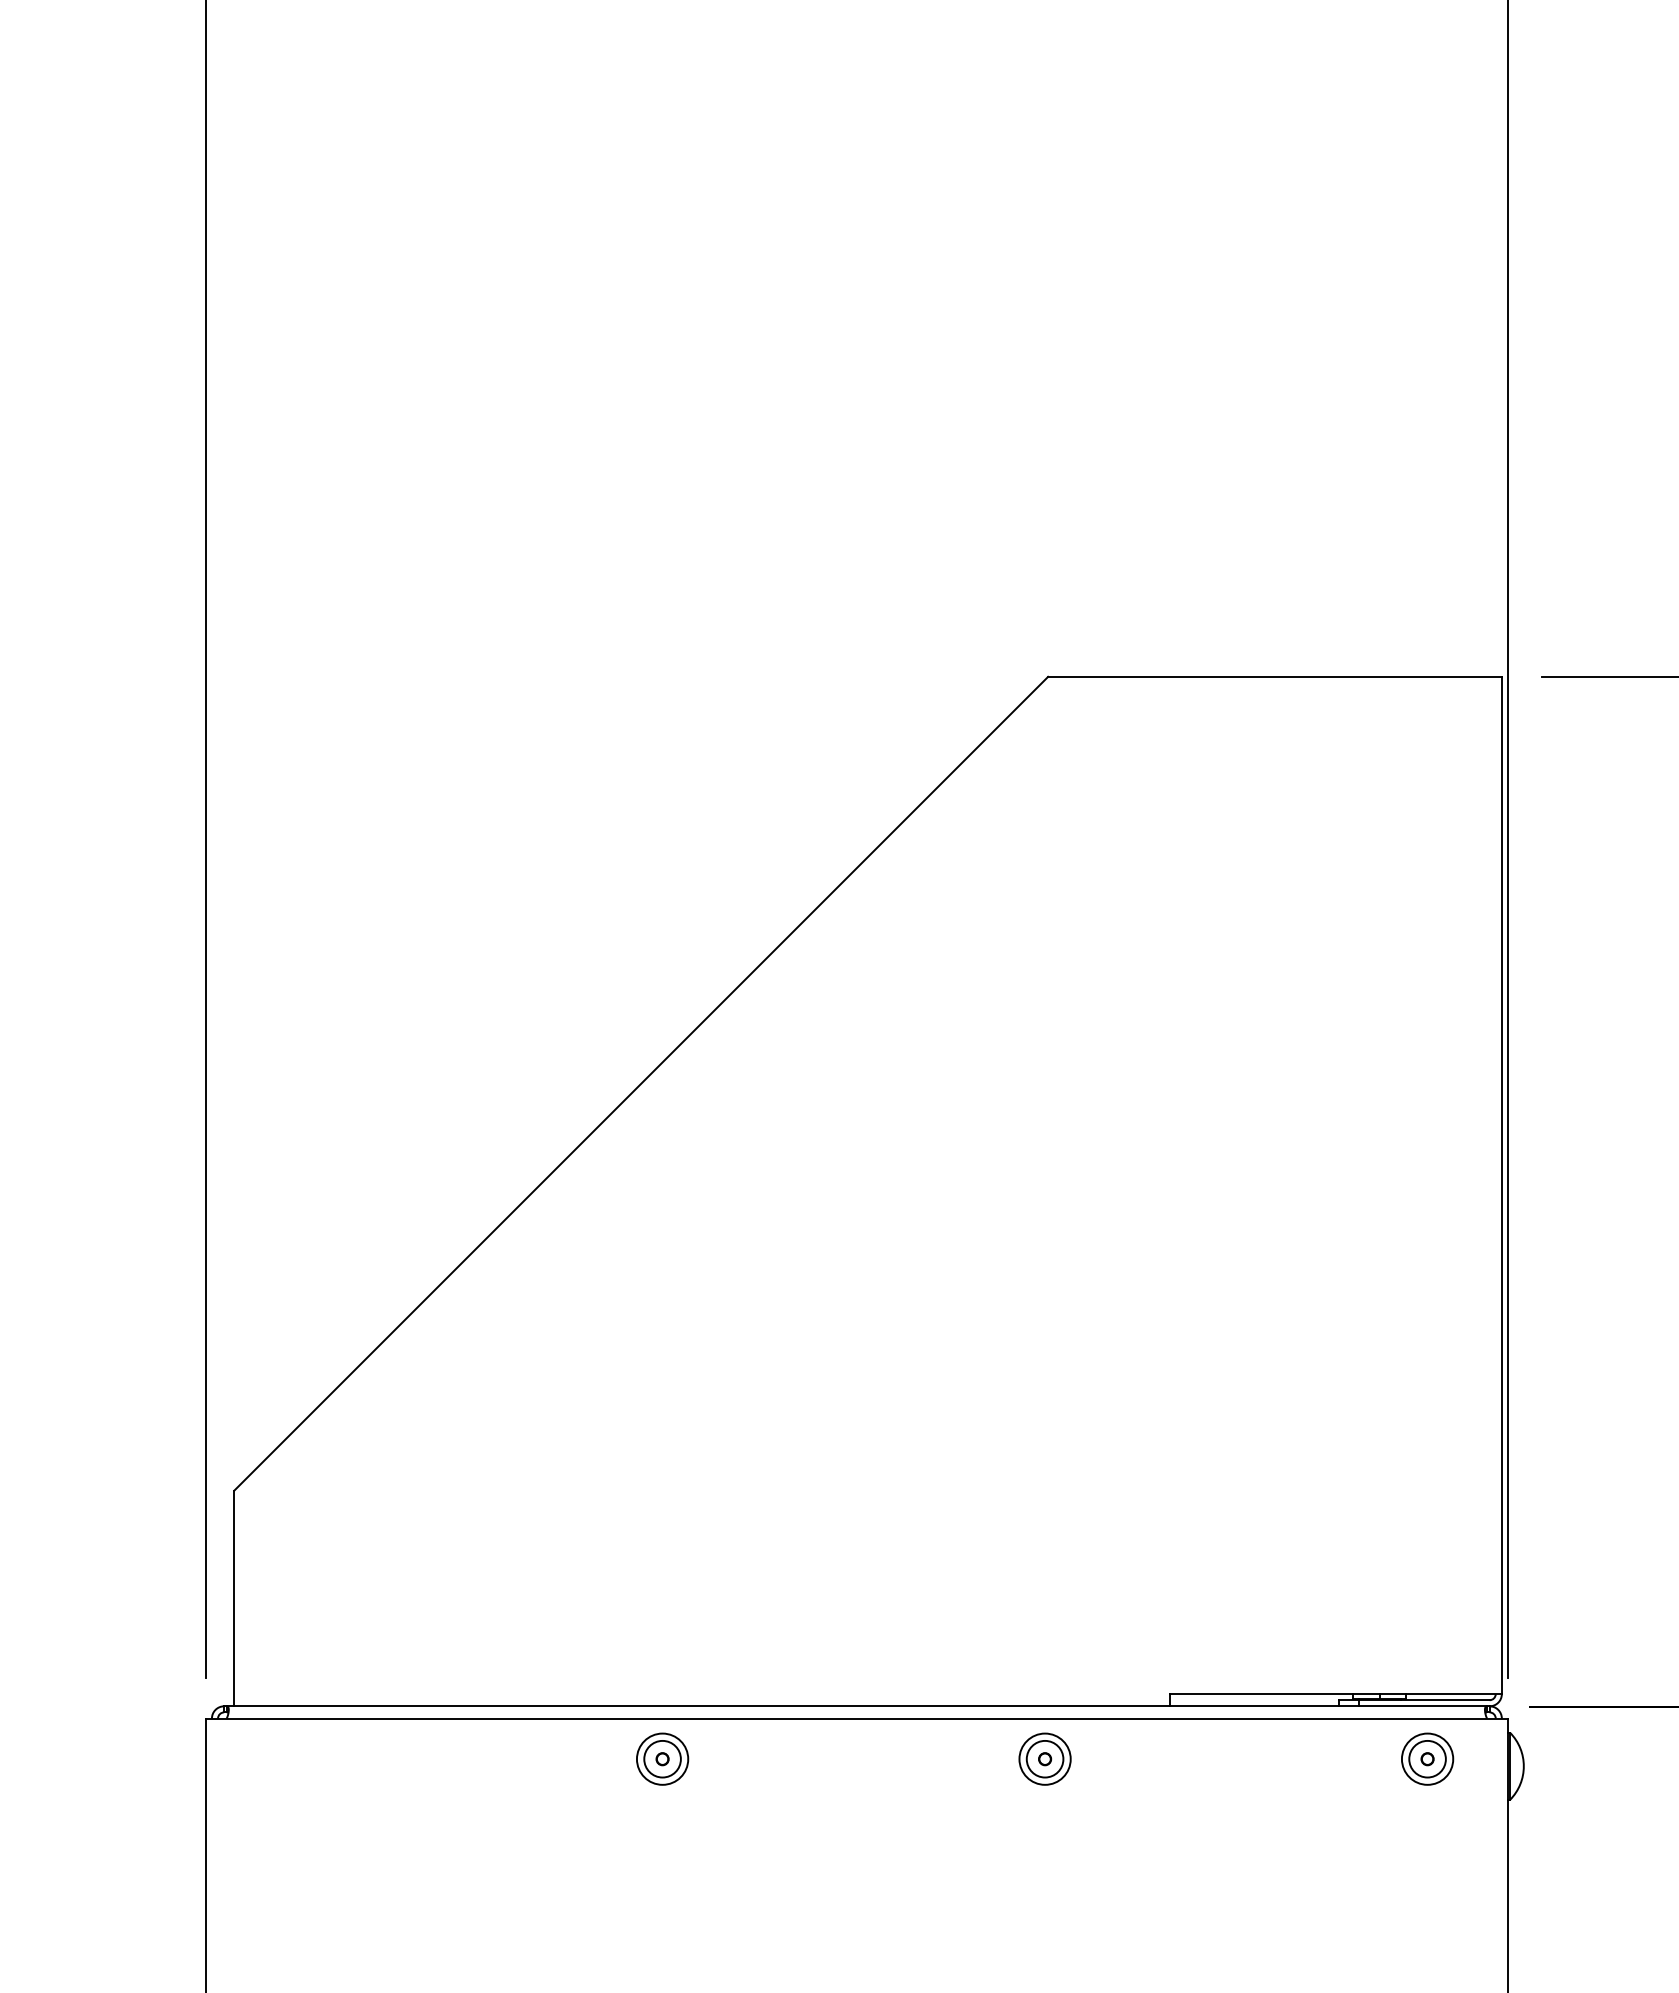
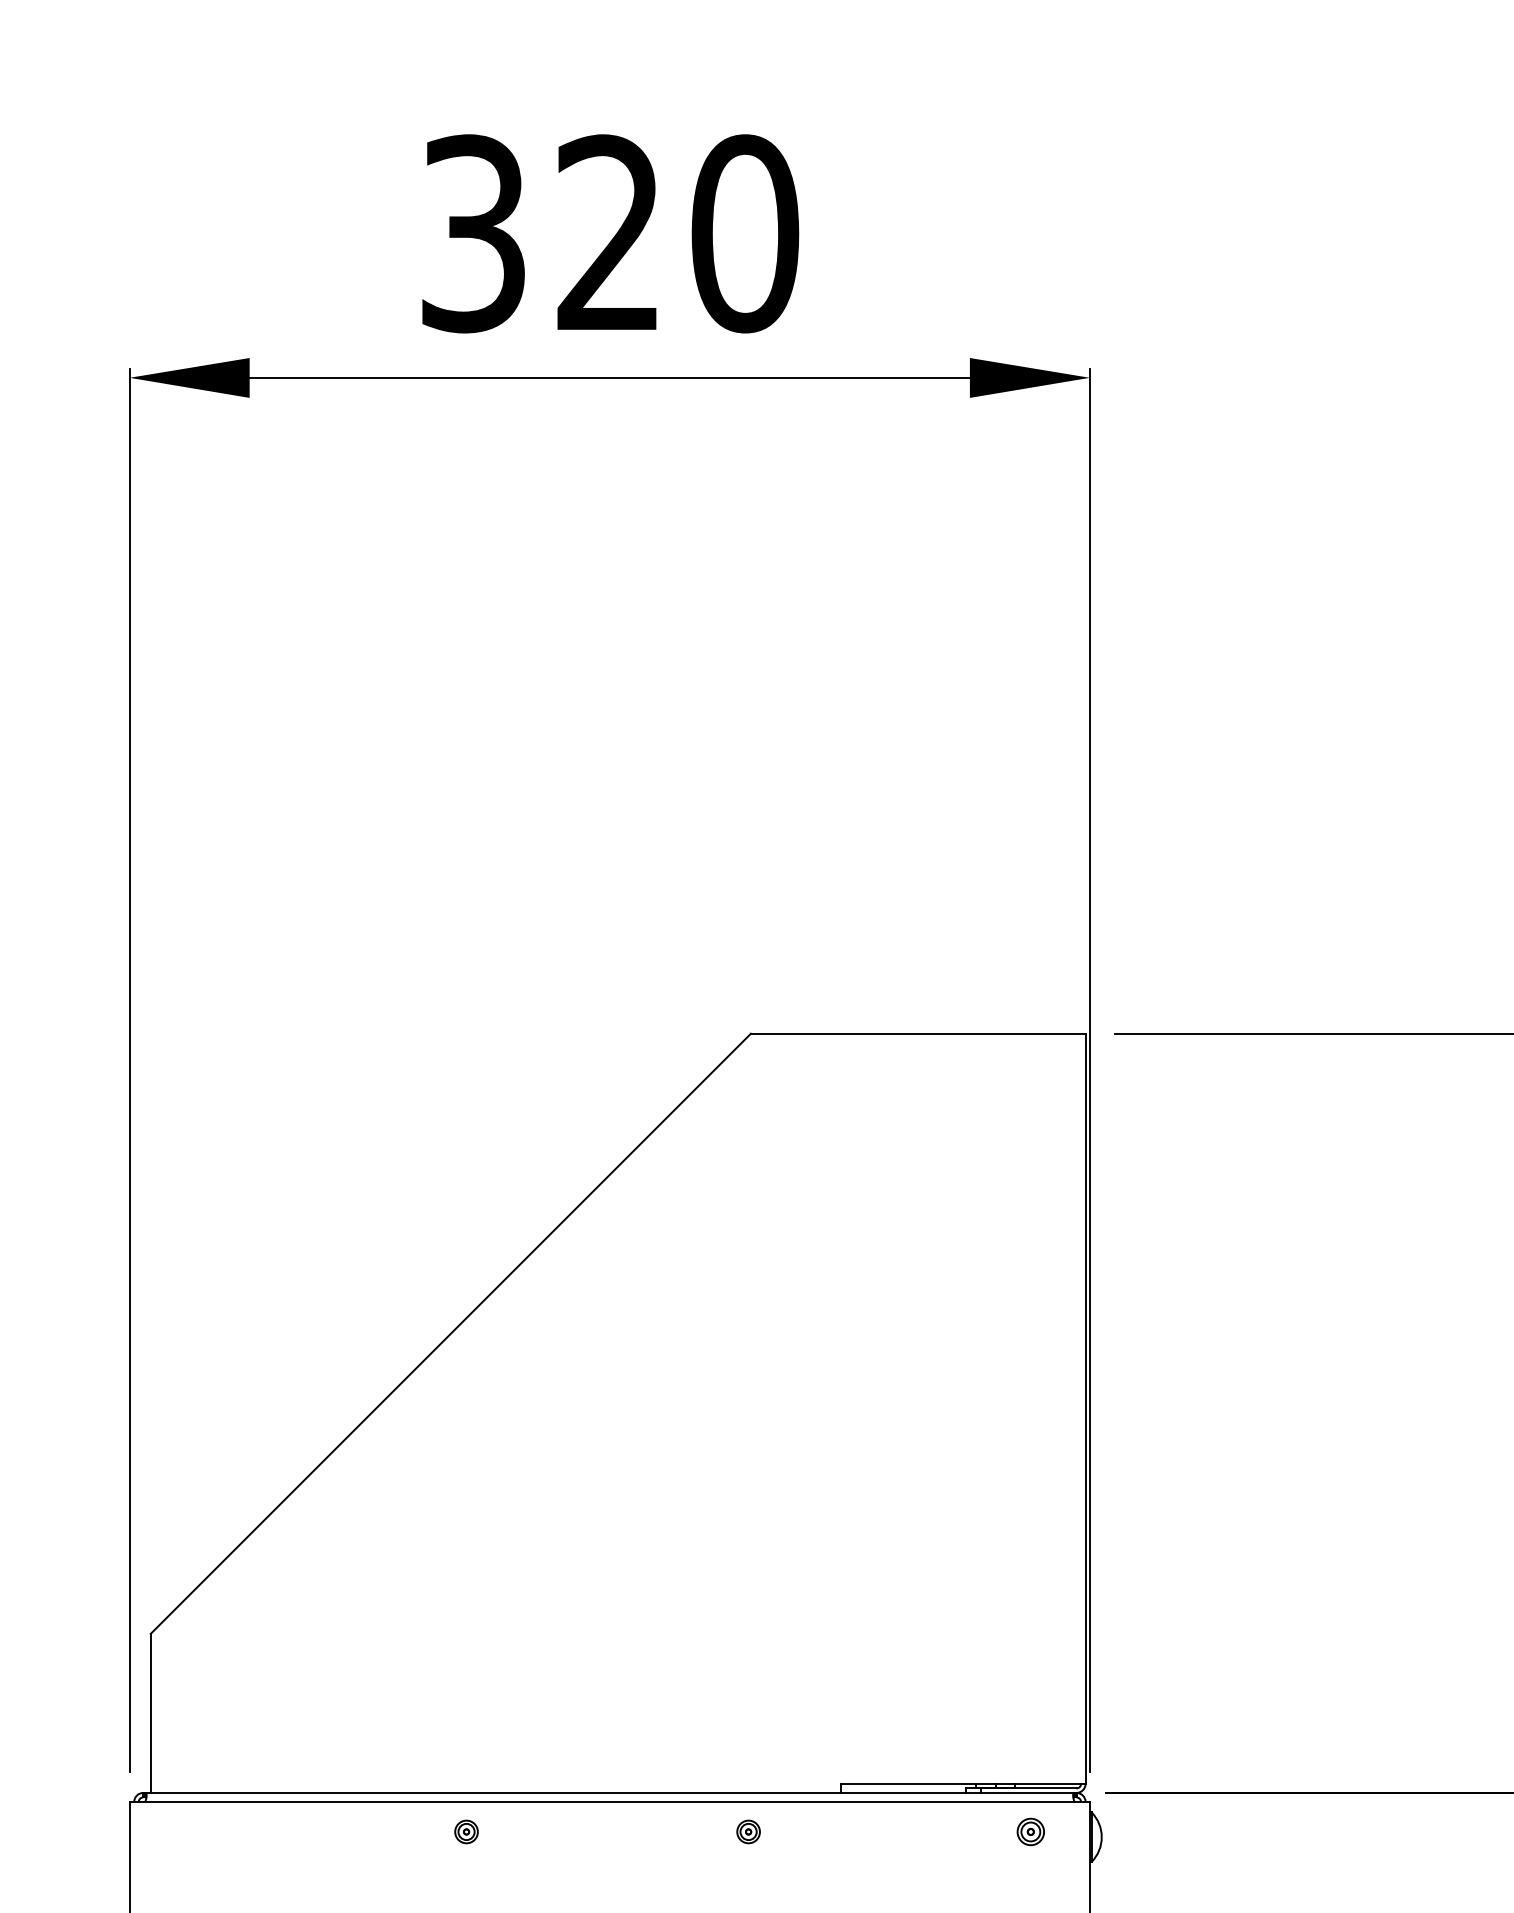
part: (662, 1758) -> (466, 1831), size x0.6
part: (1044, 1758) -> (748, 1831), size x0.6
part: (1427, 1758) -> (1030, 1831), size x0.7

